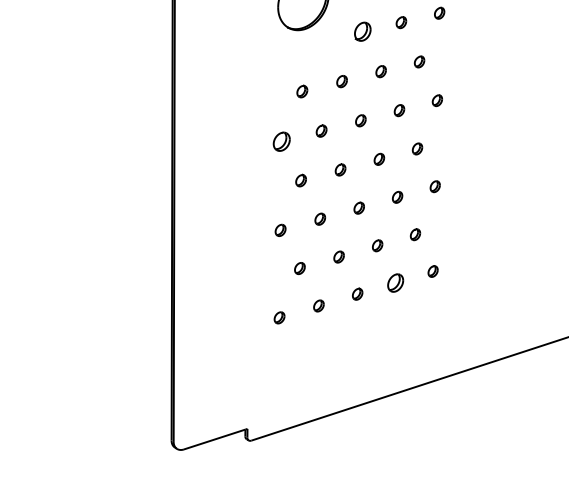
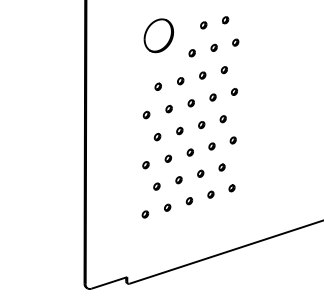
part: (361, 32) -> (191, 53), size x0.62
part: (281, 140) -> (146, 114), size x0.62
part: (394, 282) -> (210, 194), size x0.62

